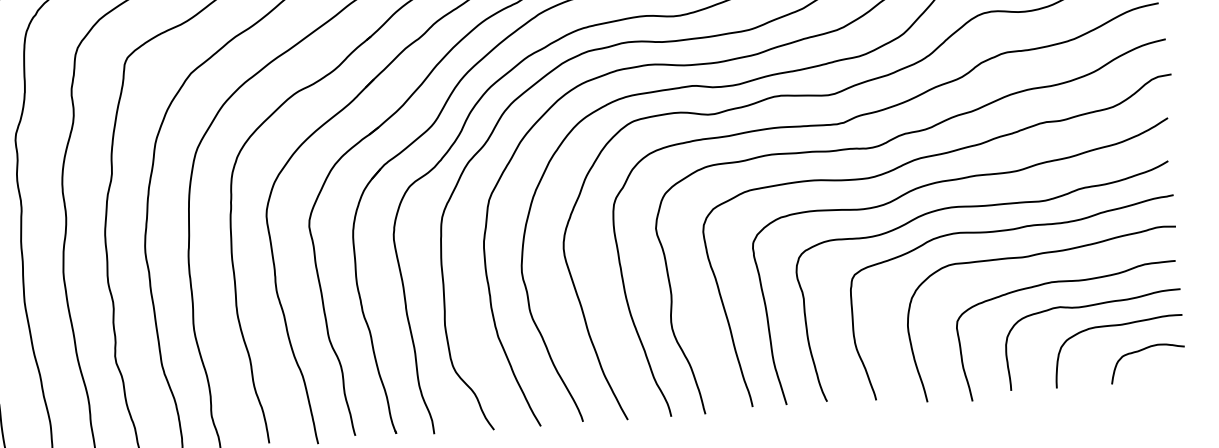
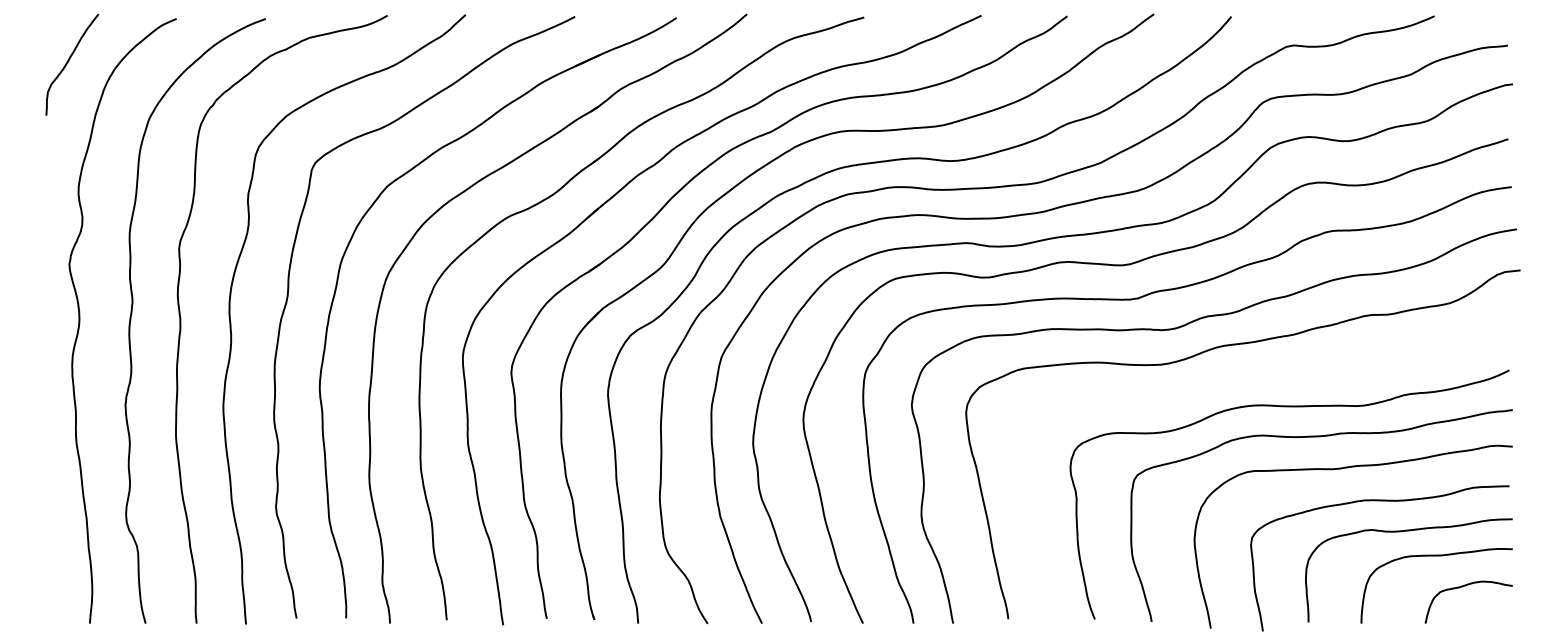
curve: (948, 181) -> (1253, 375), removed

